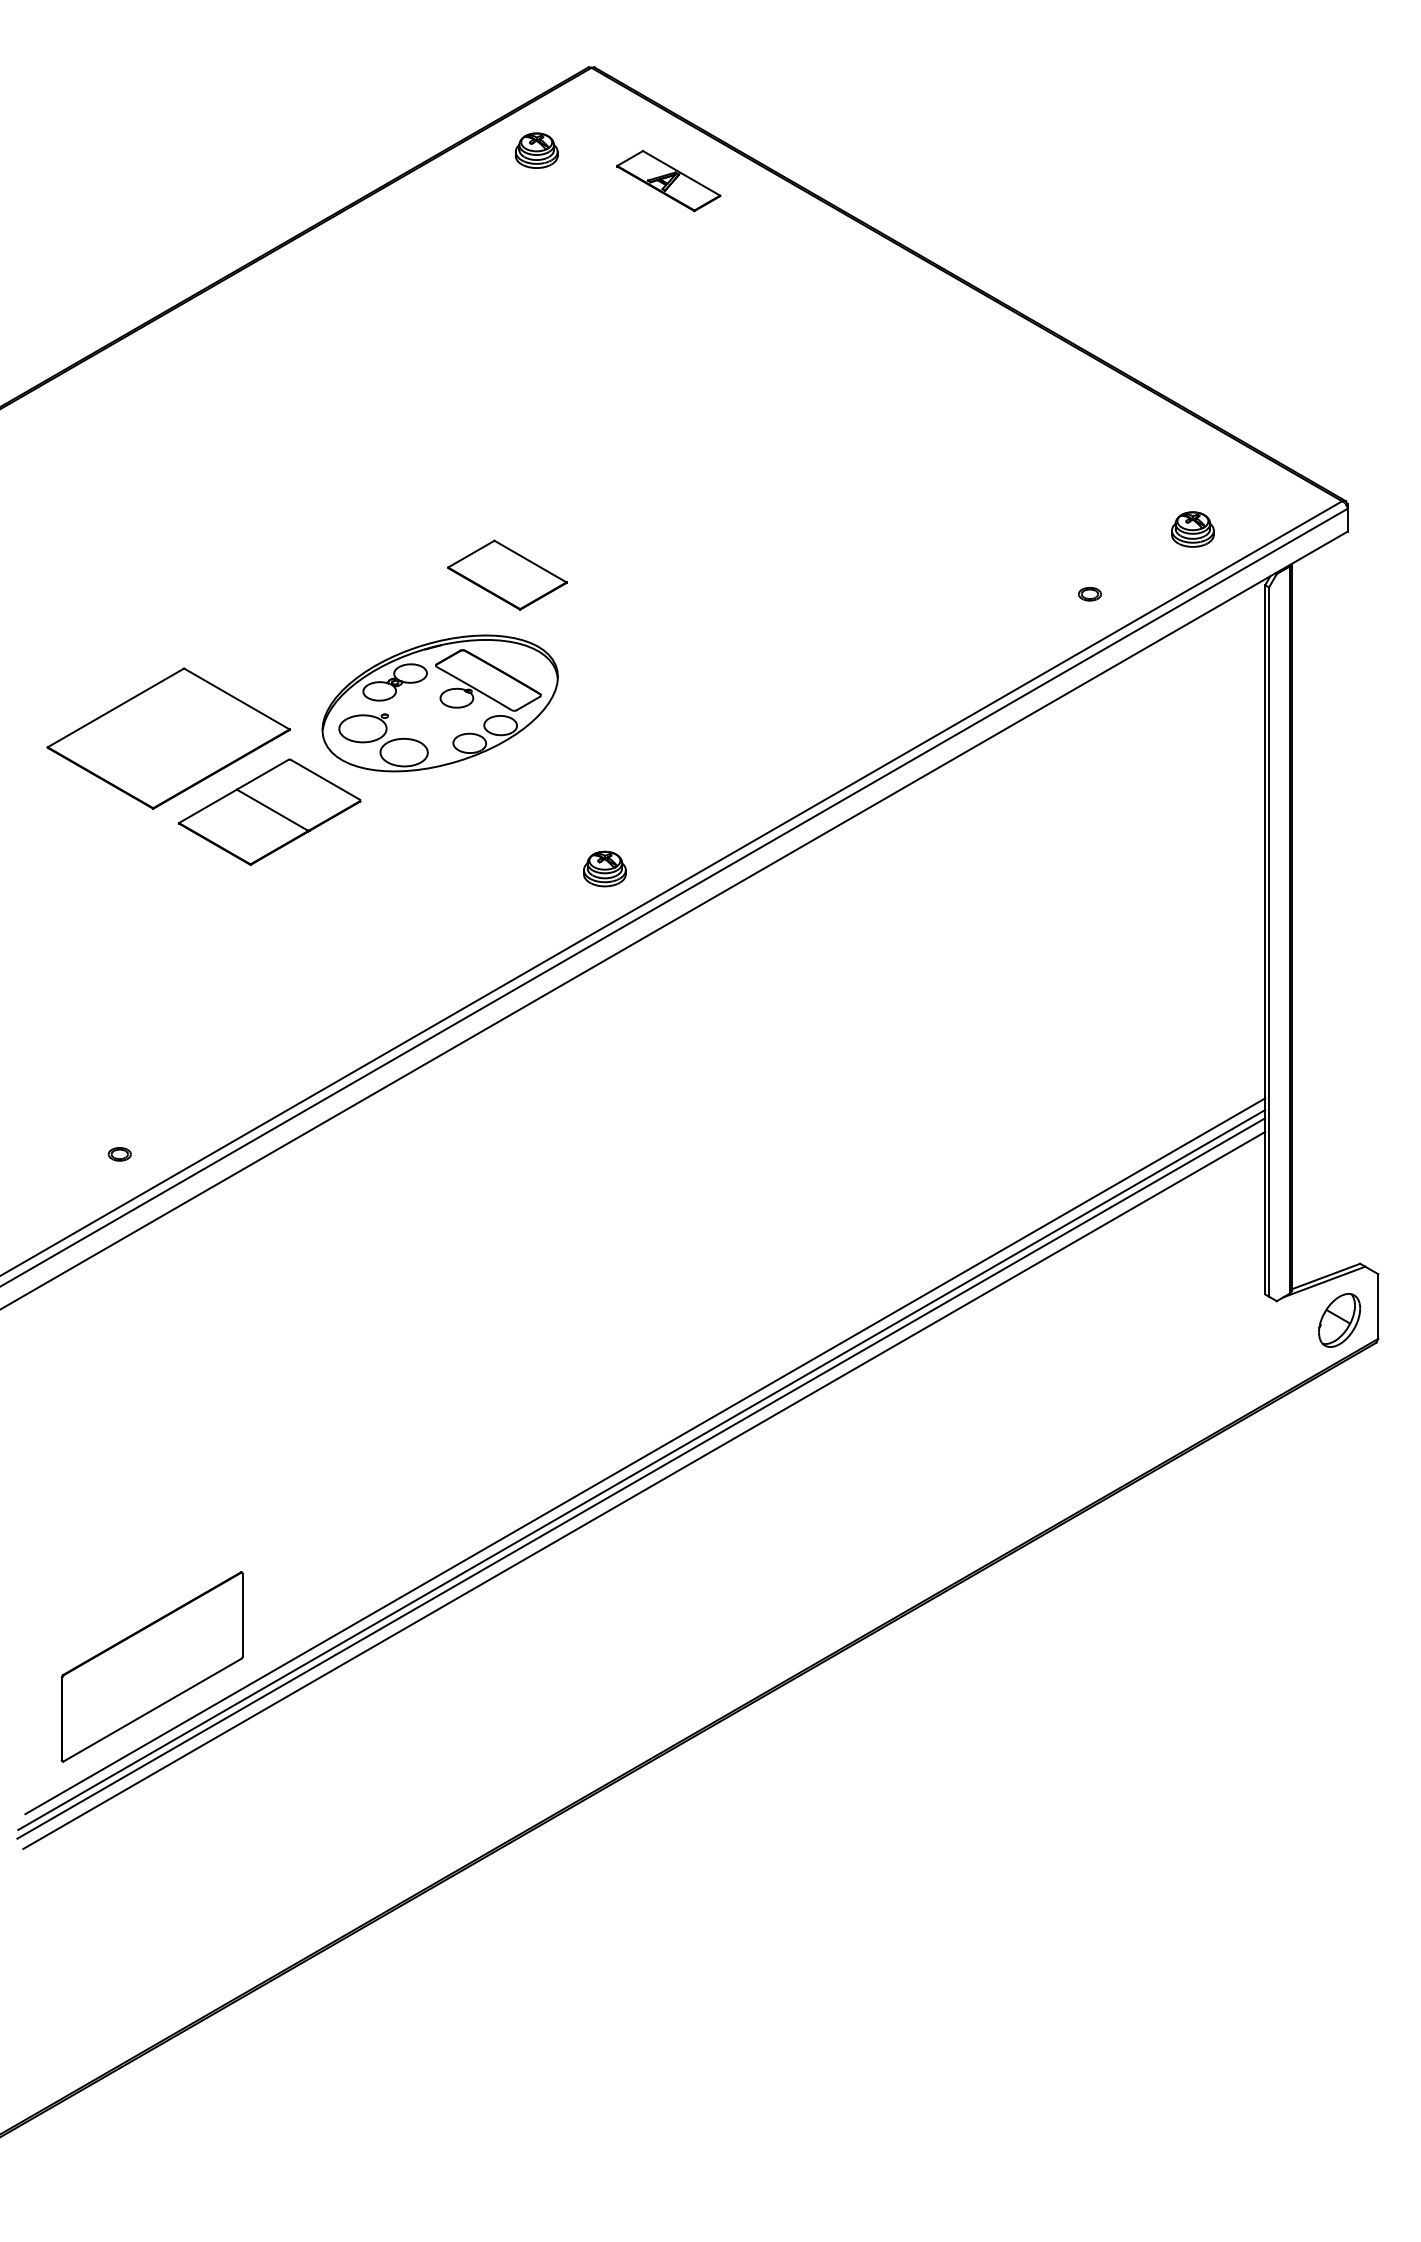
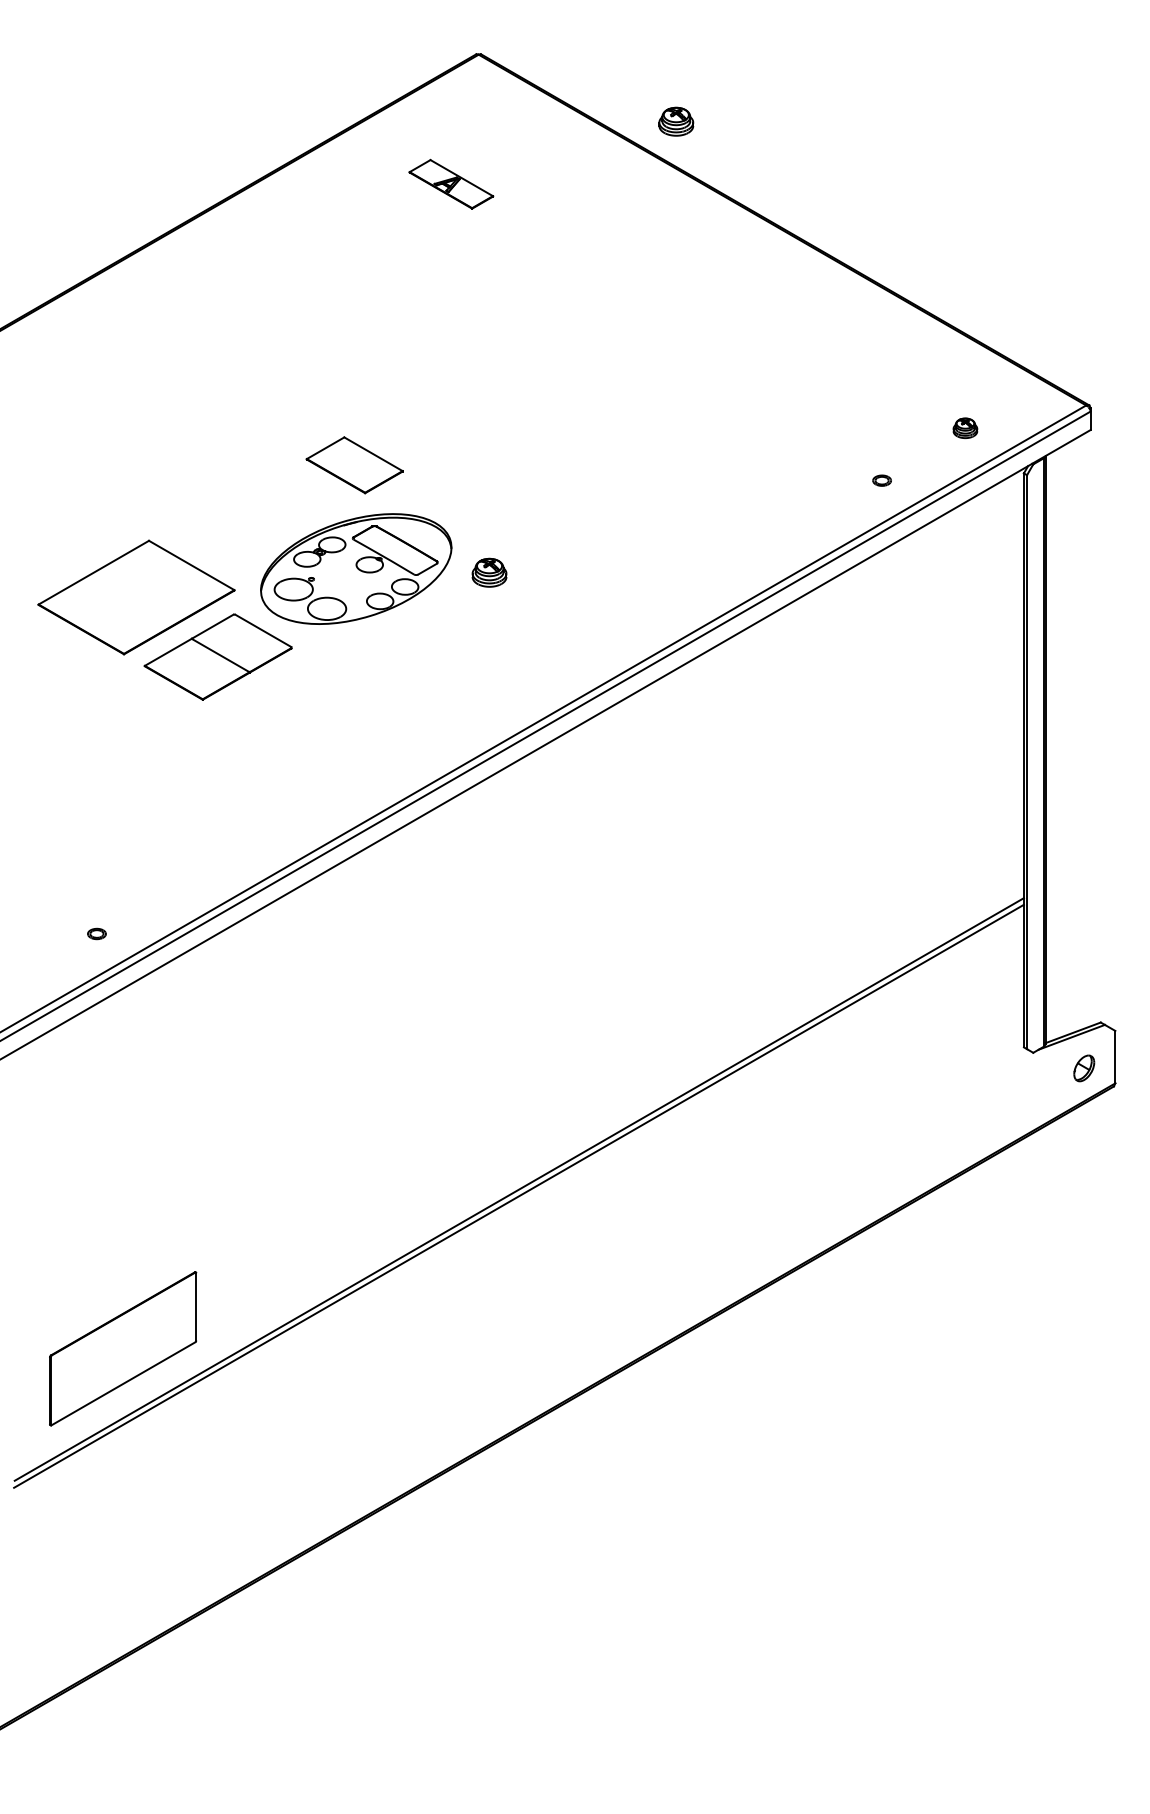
part: (536, 150) -> (676, 121), moved
part: (668, 181) -> (451, 184), moved
part: (1192, 529) -> (965, 428), size x0.7
part: (507, 574) -> (354, 464), moved
part: (604, 868) -> (489, 572), moved
part: (1339, 1320) -> (1084, 1068), size x0.6
line: (645, 1456) -> (522, 1178), removed
line: (644, 1489) -> (521, 1205), removed

